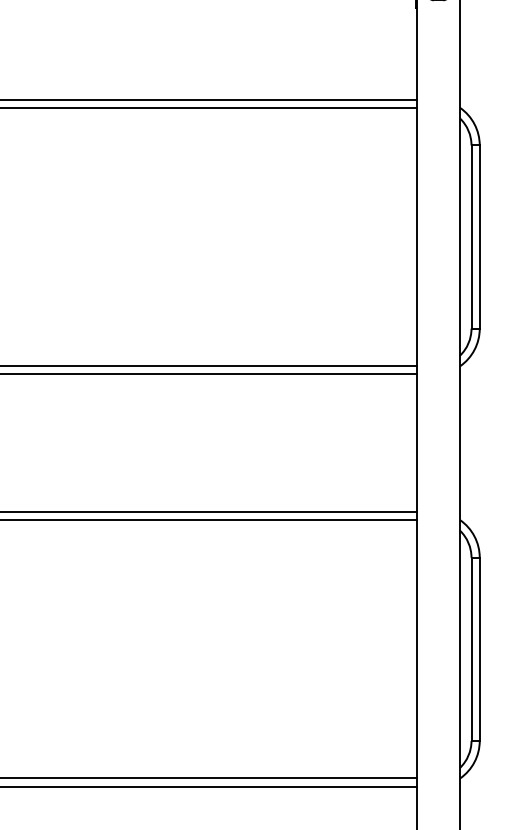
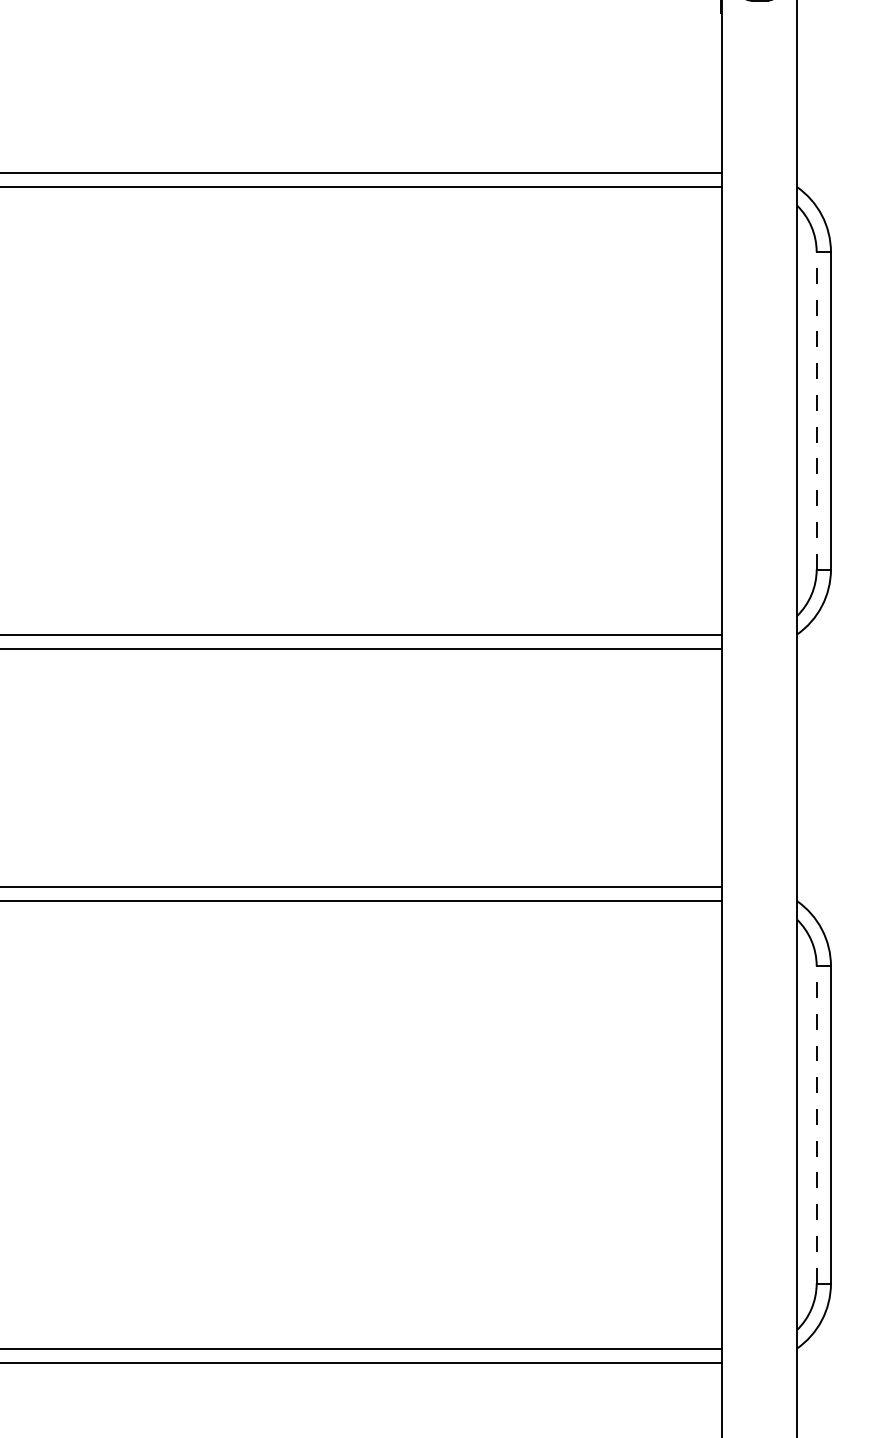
line: (471, 237) -> (816, 411), solid -> dashed
line: (471, 649) -> (816, 1125), solid -> dashed

